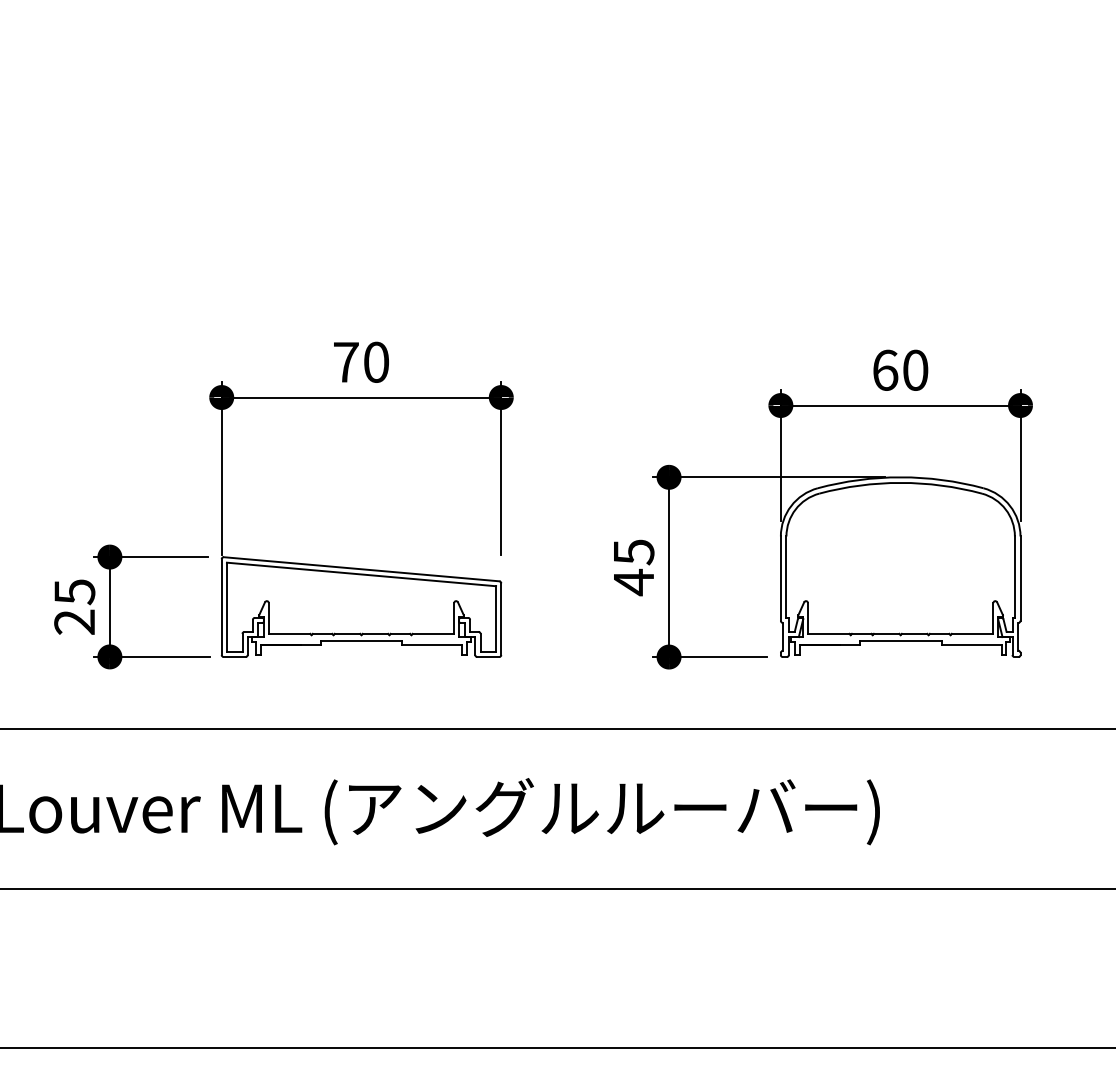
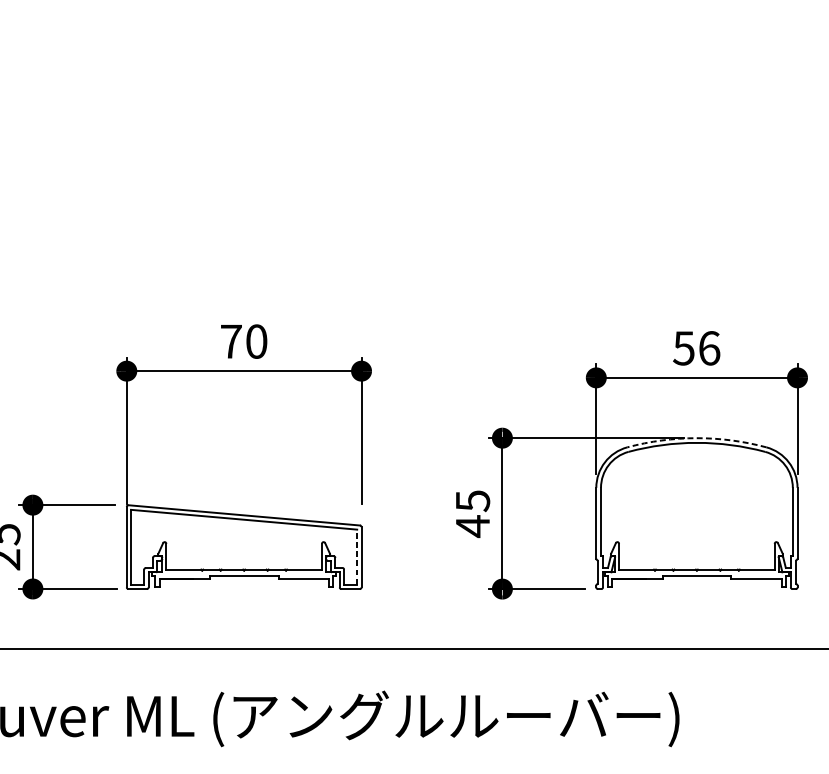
text: (900, 369) -> (696, 347), 60 -> 56
arc: (900, 477) -> (696, 438), solid -> dashed
line: (496, 619) -> (357, 557), solid -> dashed

